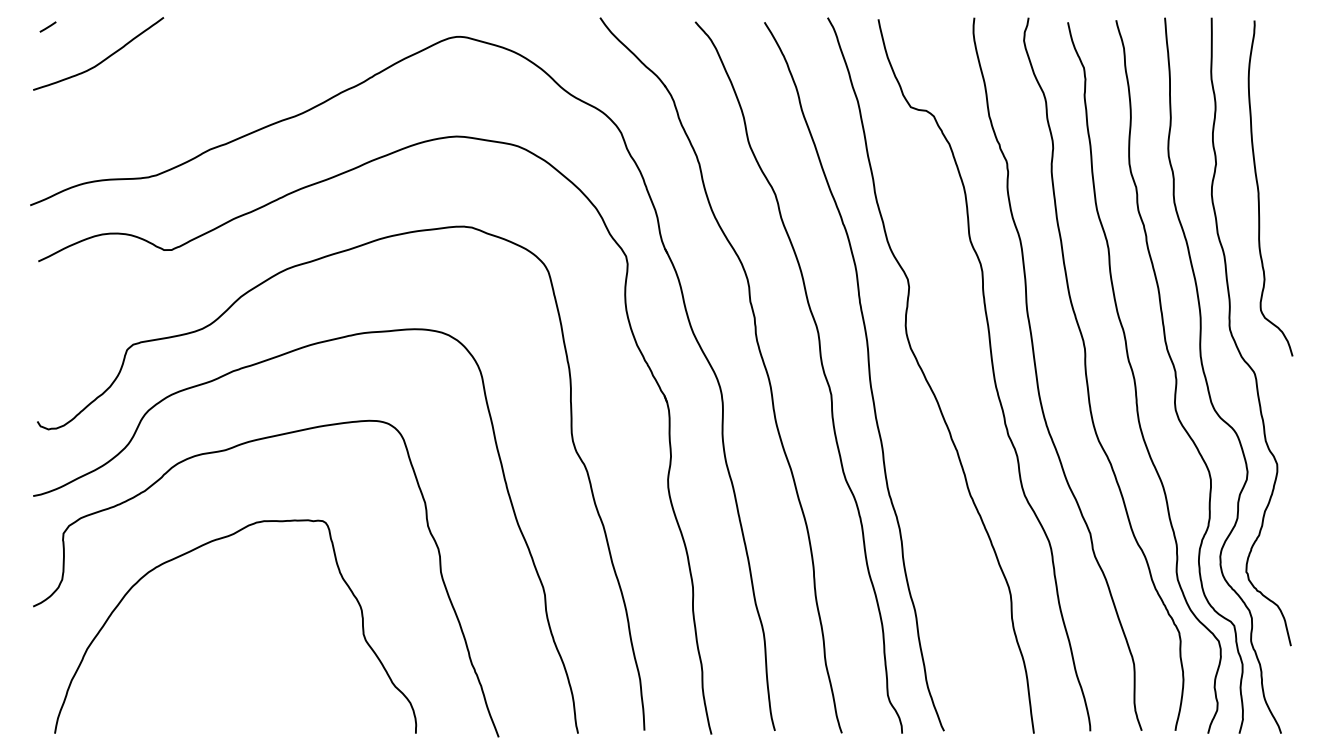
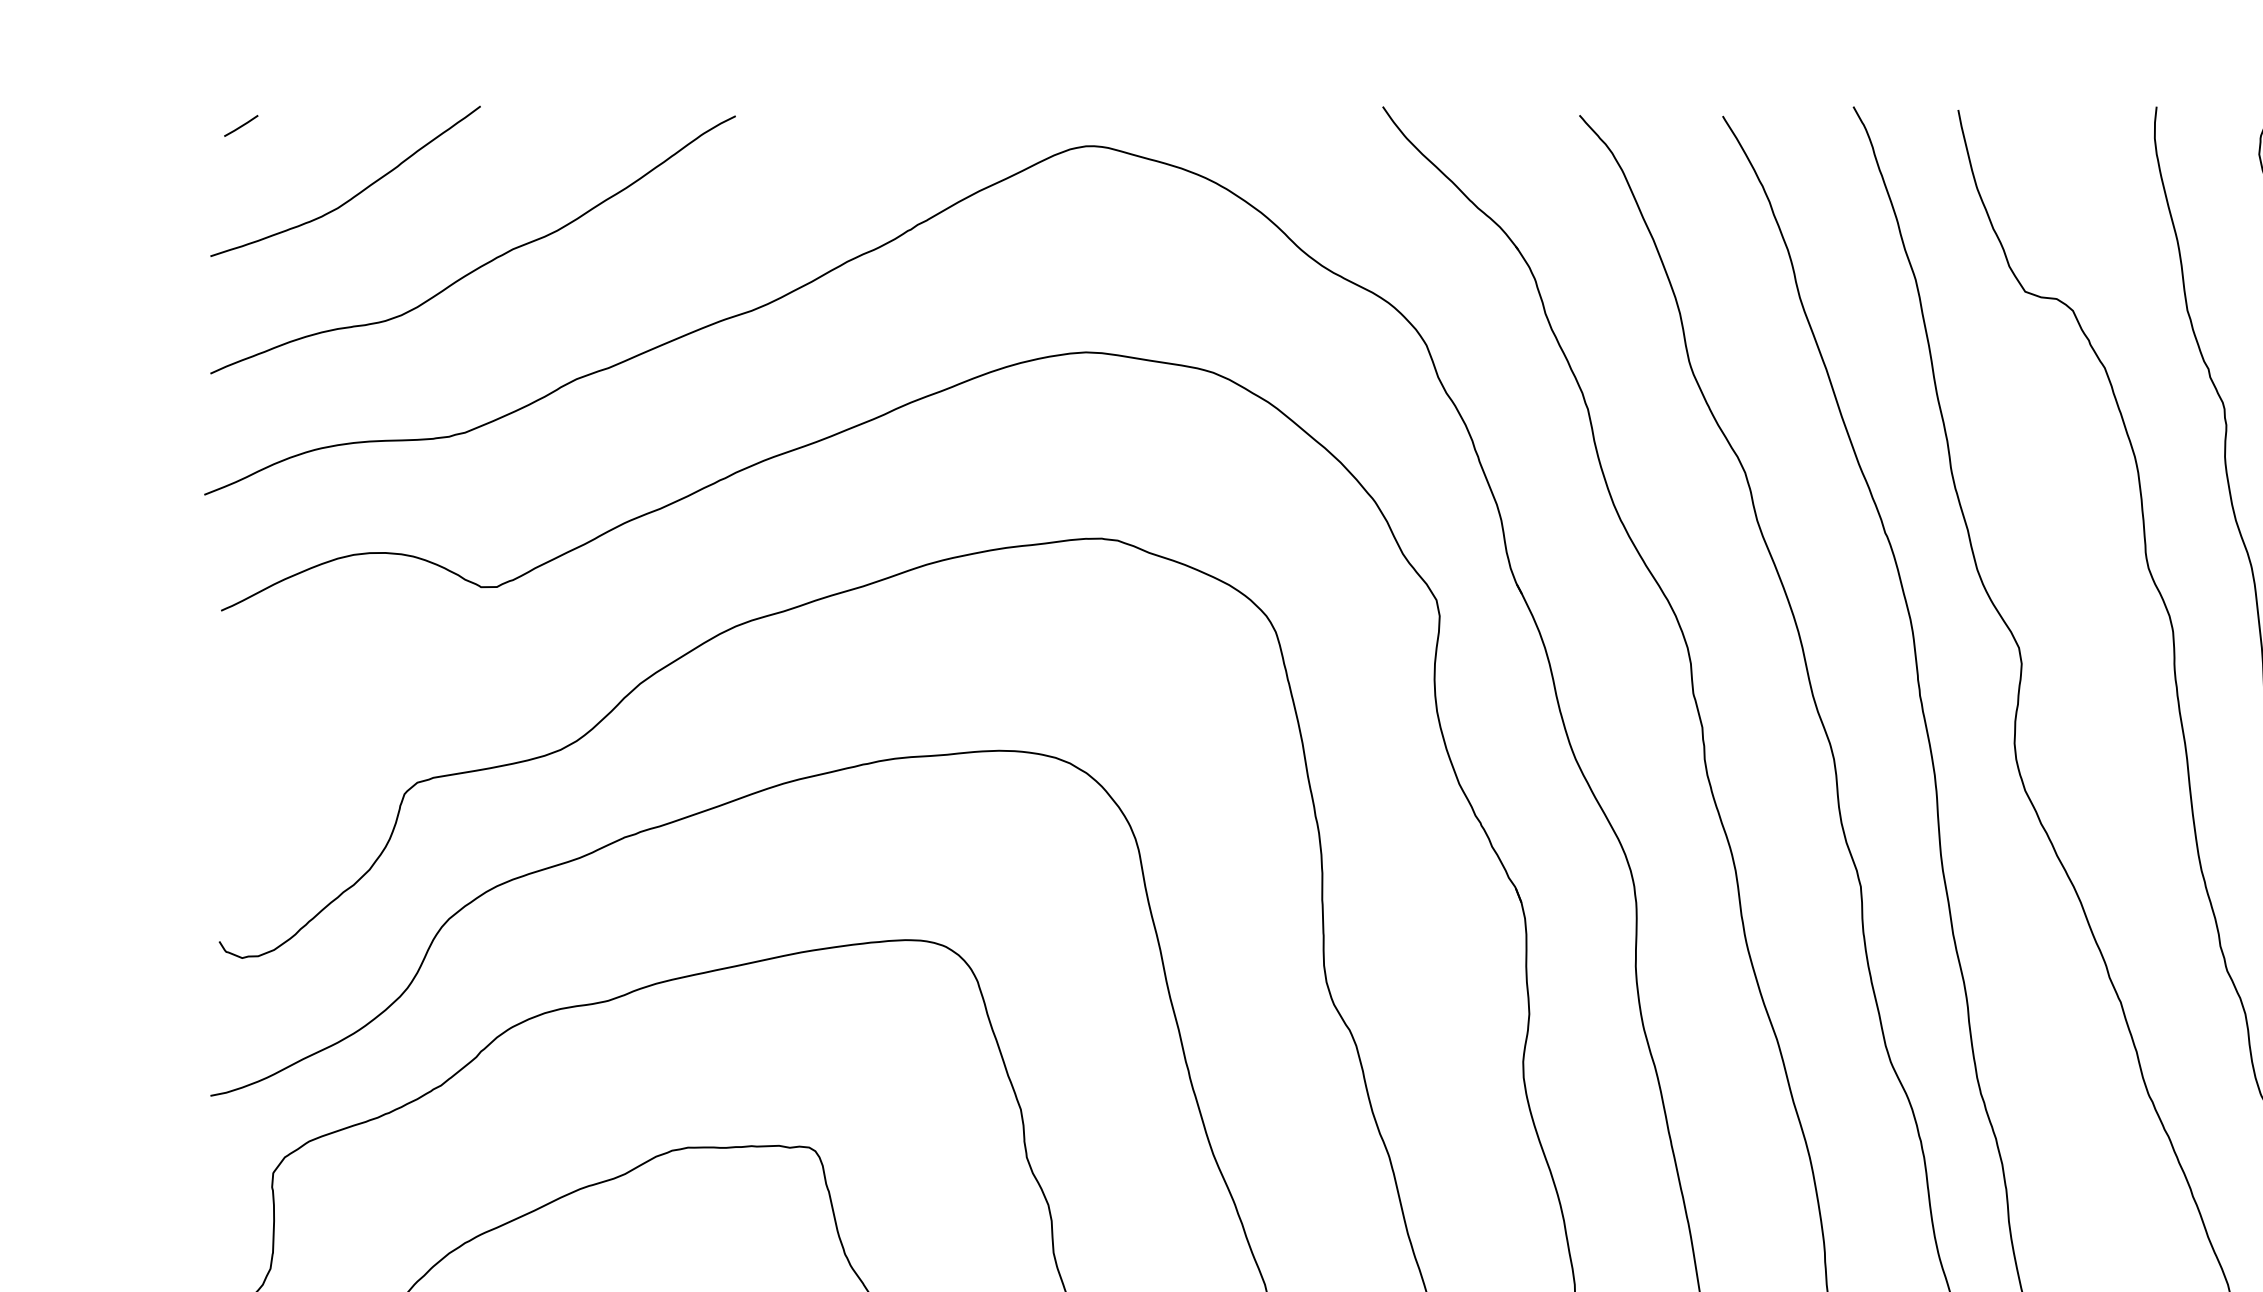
curve: (164, 93) -> (481, 263), added

